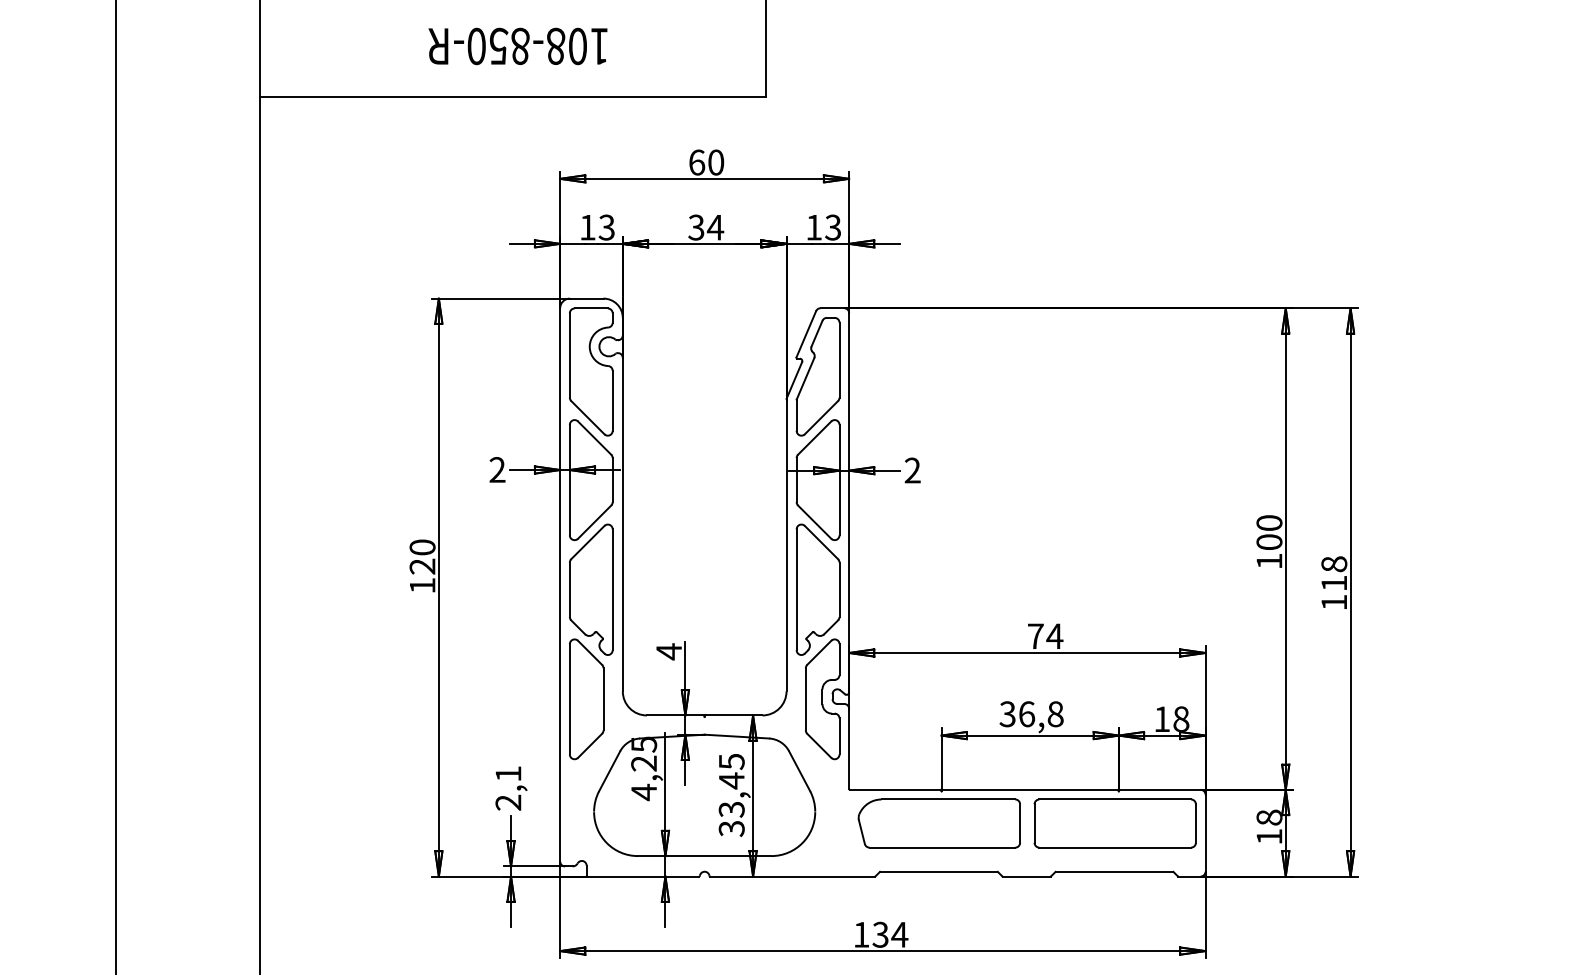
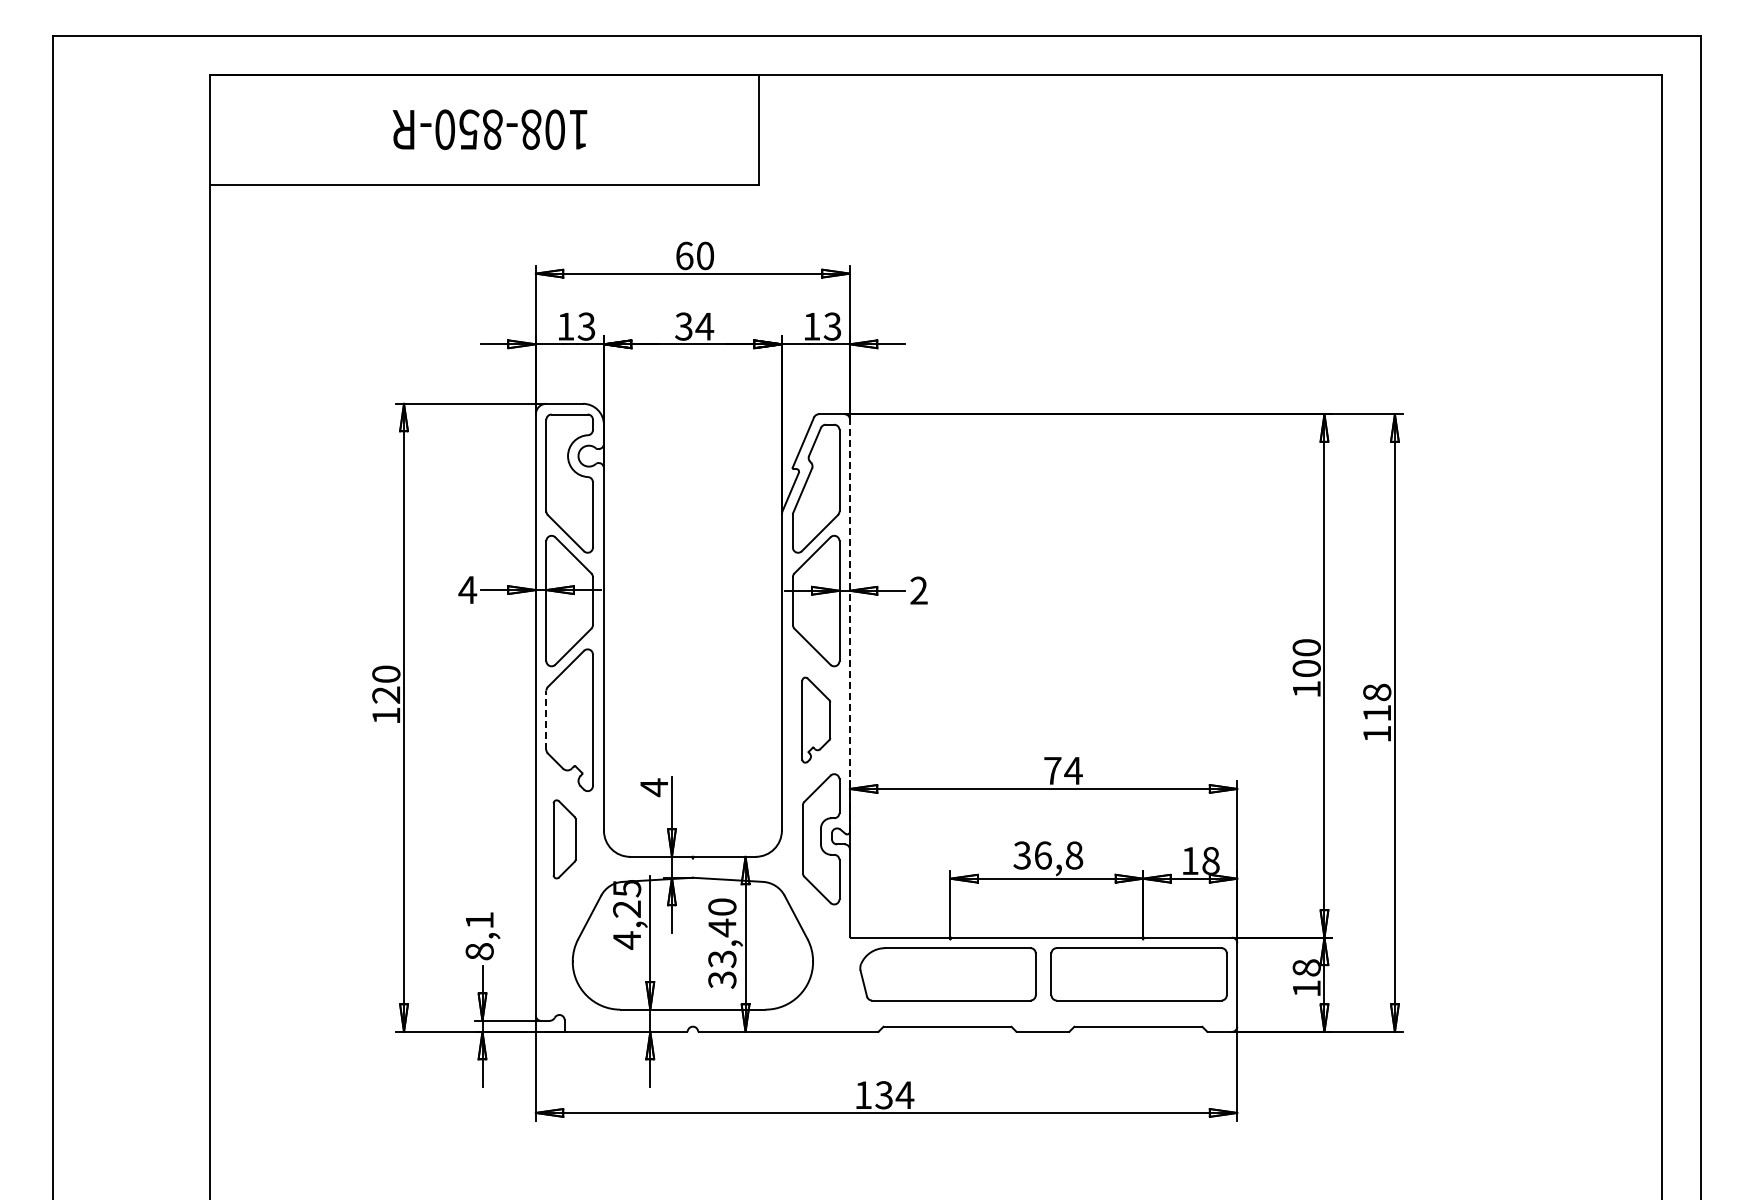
text: (497, 469) -> (467, 589), 2 -> 4
line: (848, 502) -> (849, 625), solid -> dashed
part: (818, 589) -> (816, 719), size x0.6
line: (569, 590) -> (546, 720), solid -> dashed
part: (586, 699) -> (564, 839), size x0.6
text: (731, 762) -> (722, 907), 33,45 -> 33,40
text: (508, 802) -> (479, 951), 2,1 -> 8,1

